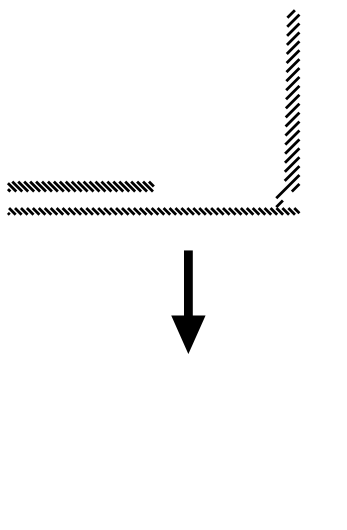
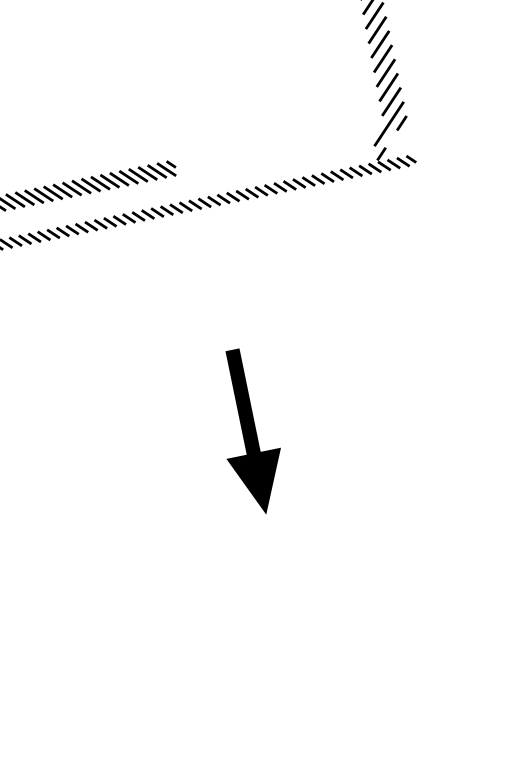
part: (188, 301) -> (249, 431), moved

